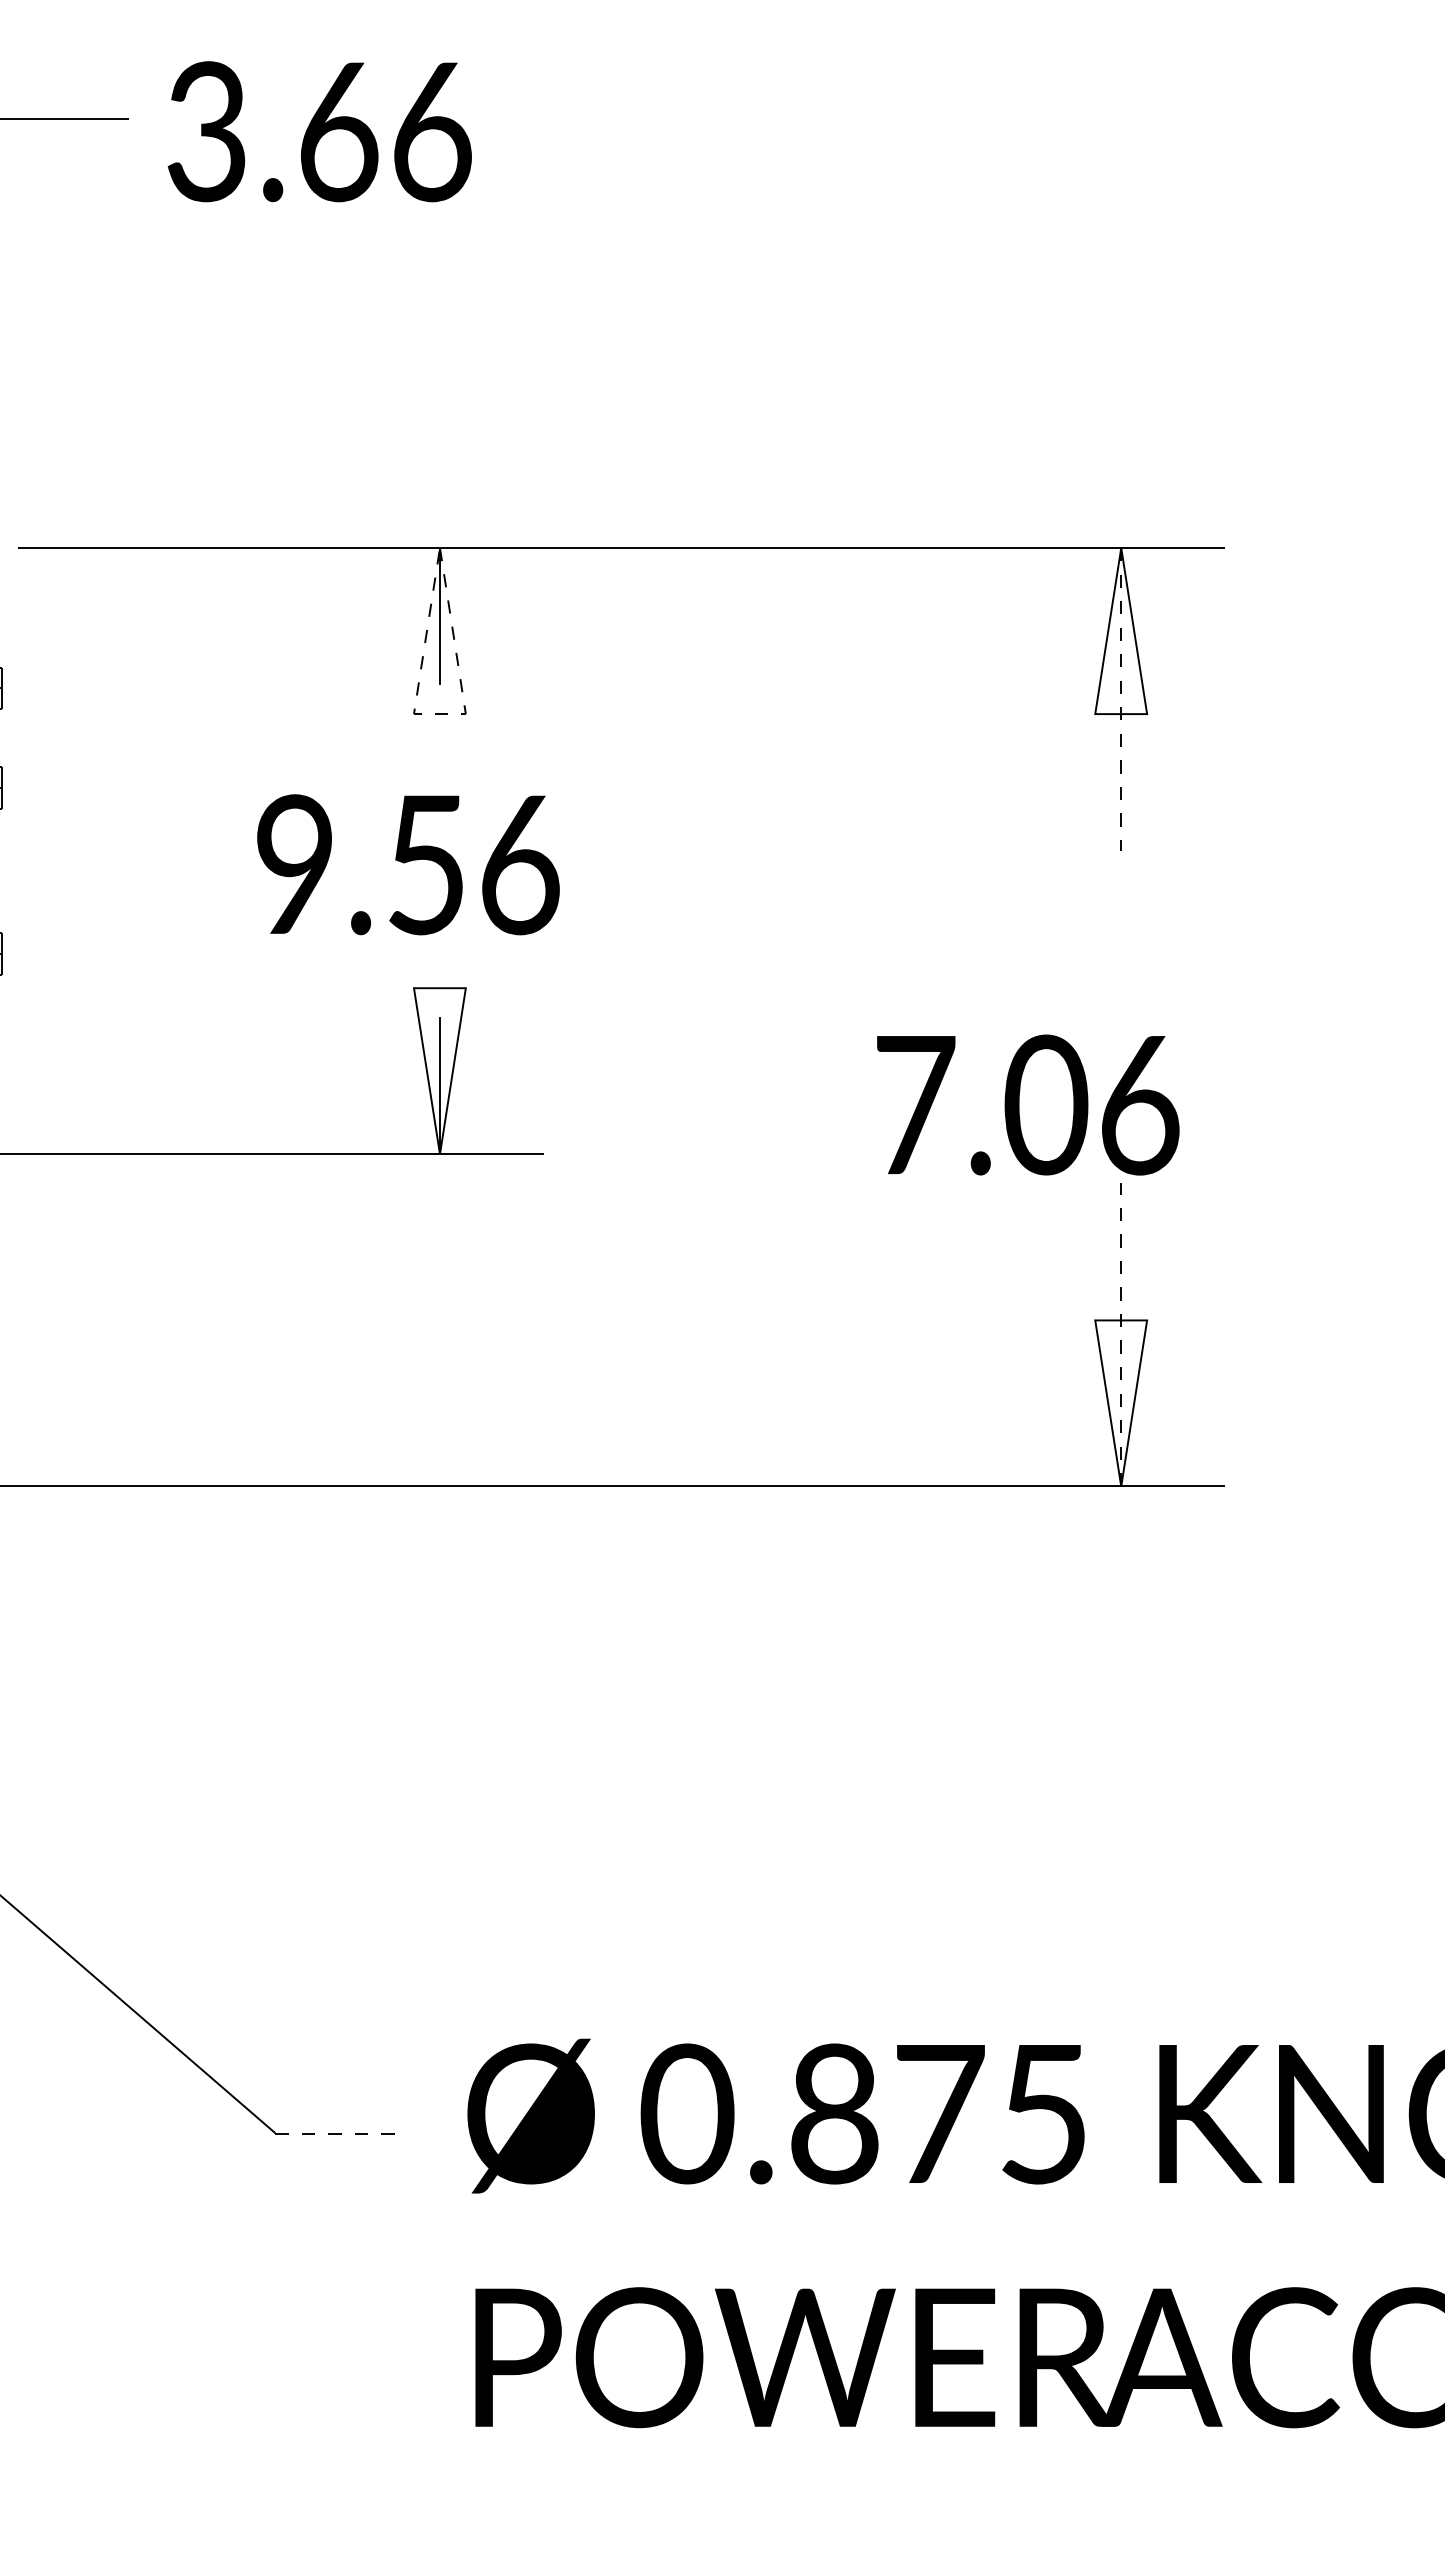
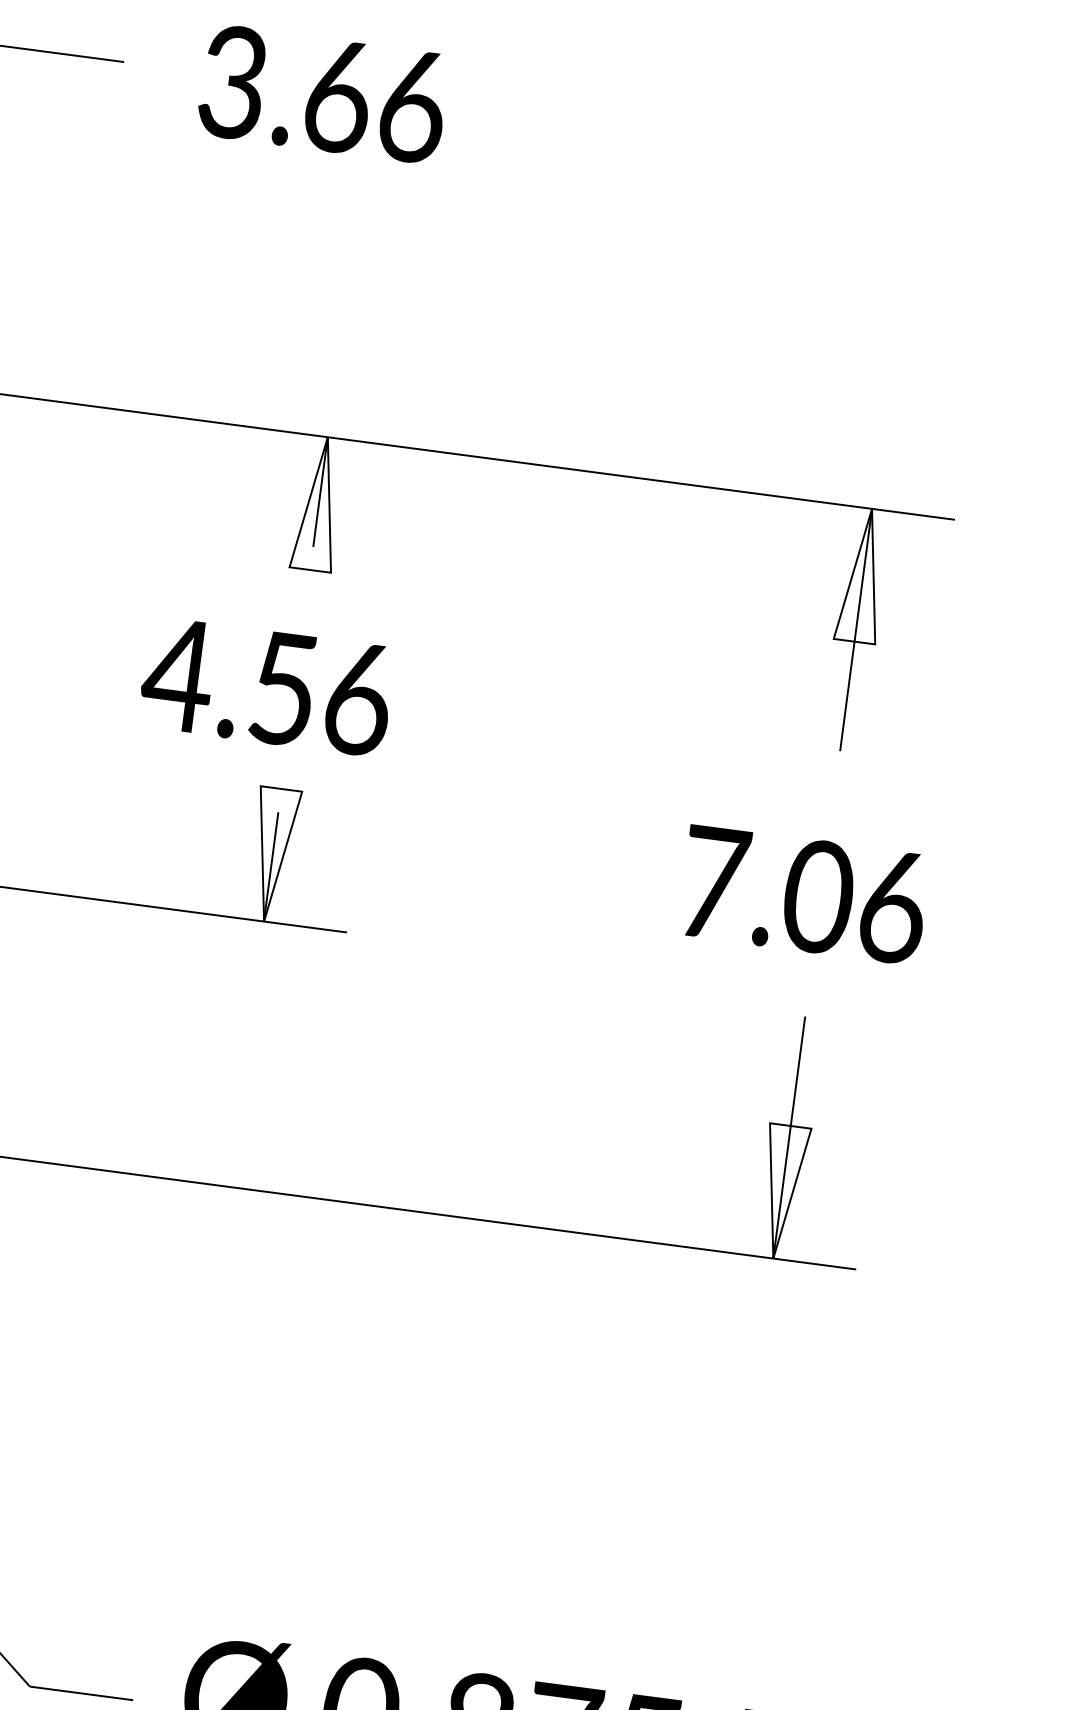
text: (319, 131) -> (323, 94), moved
line: (1121, 699) -> (856, 630), dashed -> solid
line: (439, 714) -> (309, 570), dashed -> solid
text: (293, 863) -> (177, 673), 9.56 -> 4.56
text: (1028, 1104) -> (804, 894), moved
line: (1121, 1334) -> (789, 1137), dashed -> solid
line: (340, 2133) -> (81, 1693), dashed -> solid

